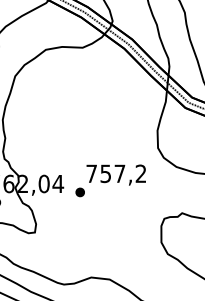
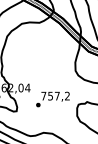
text: (109, 180) -> (52, 99), moved

